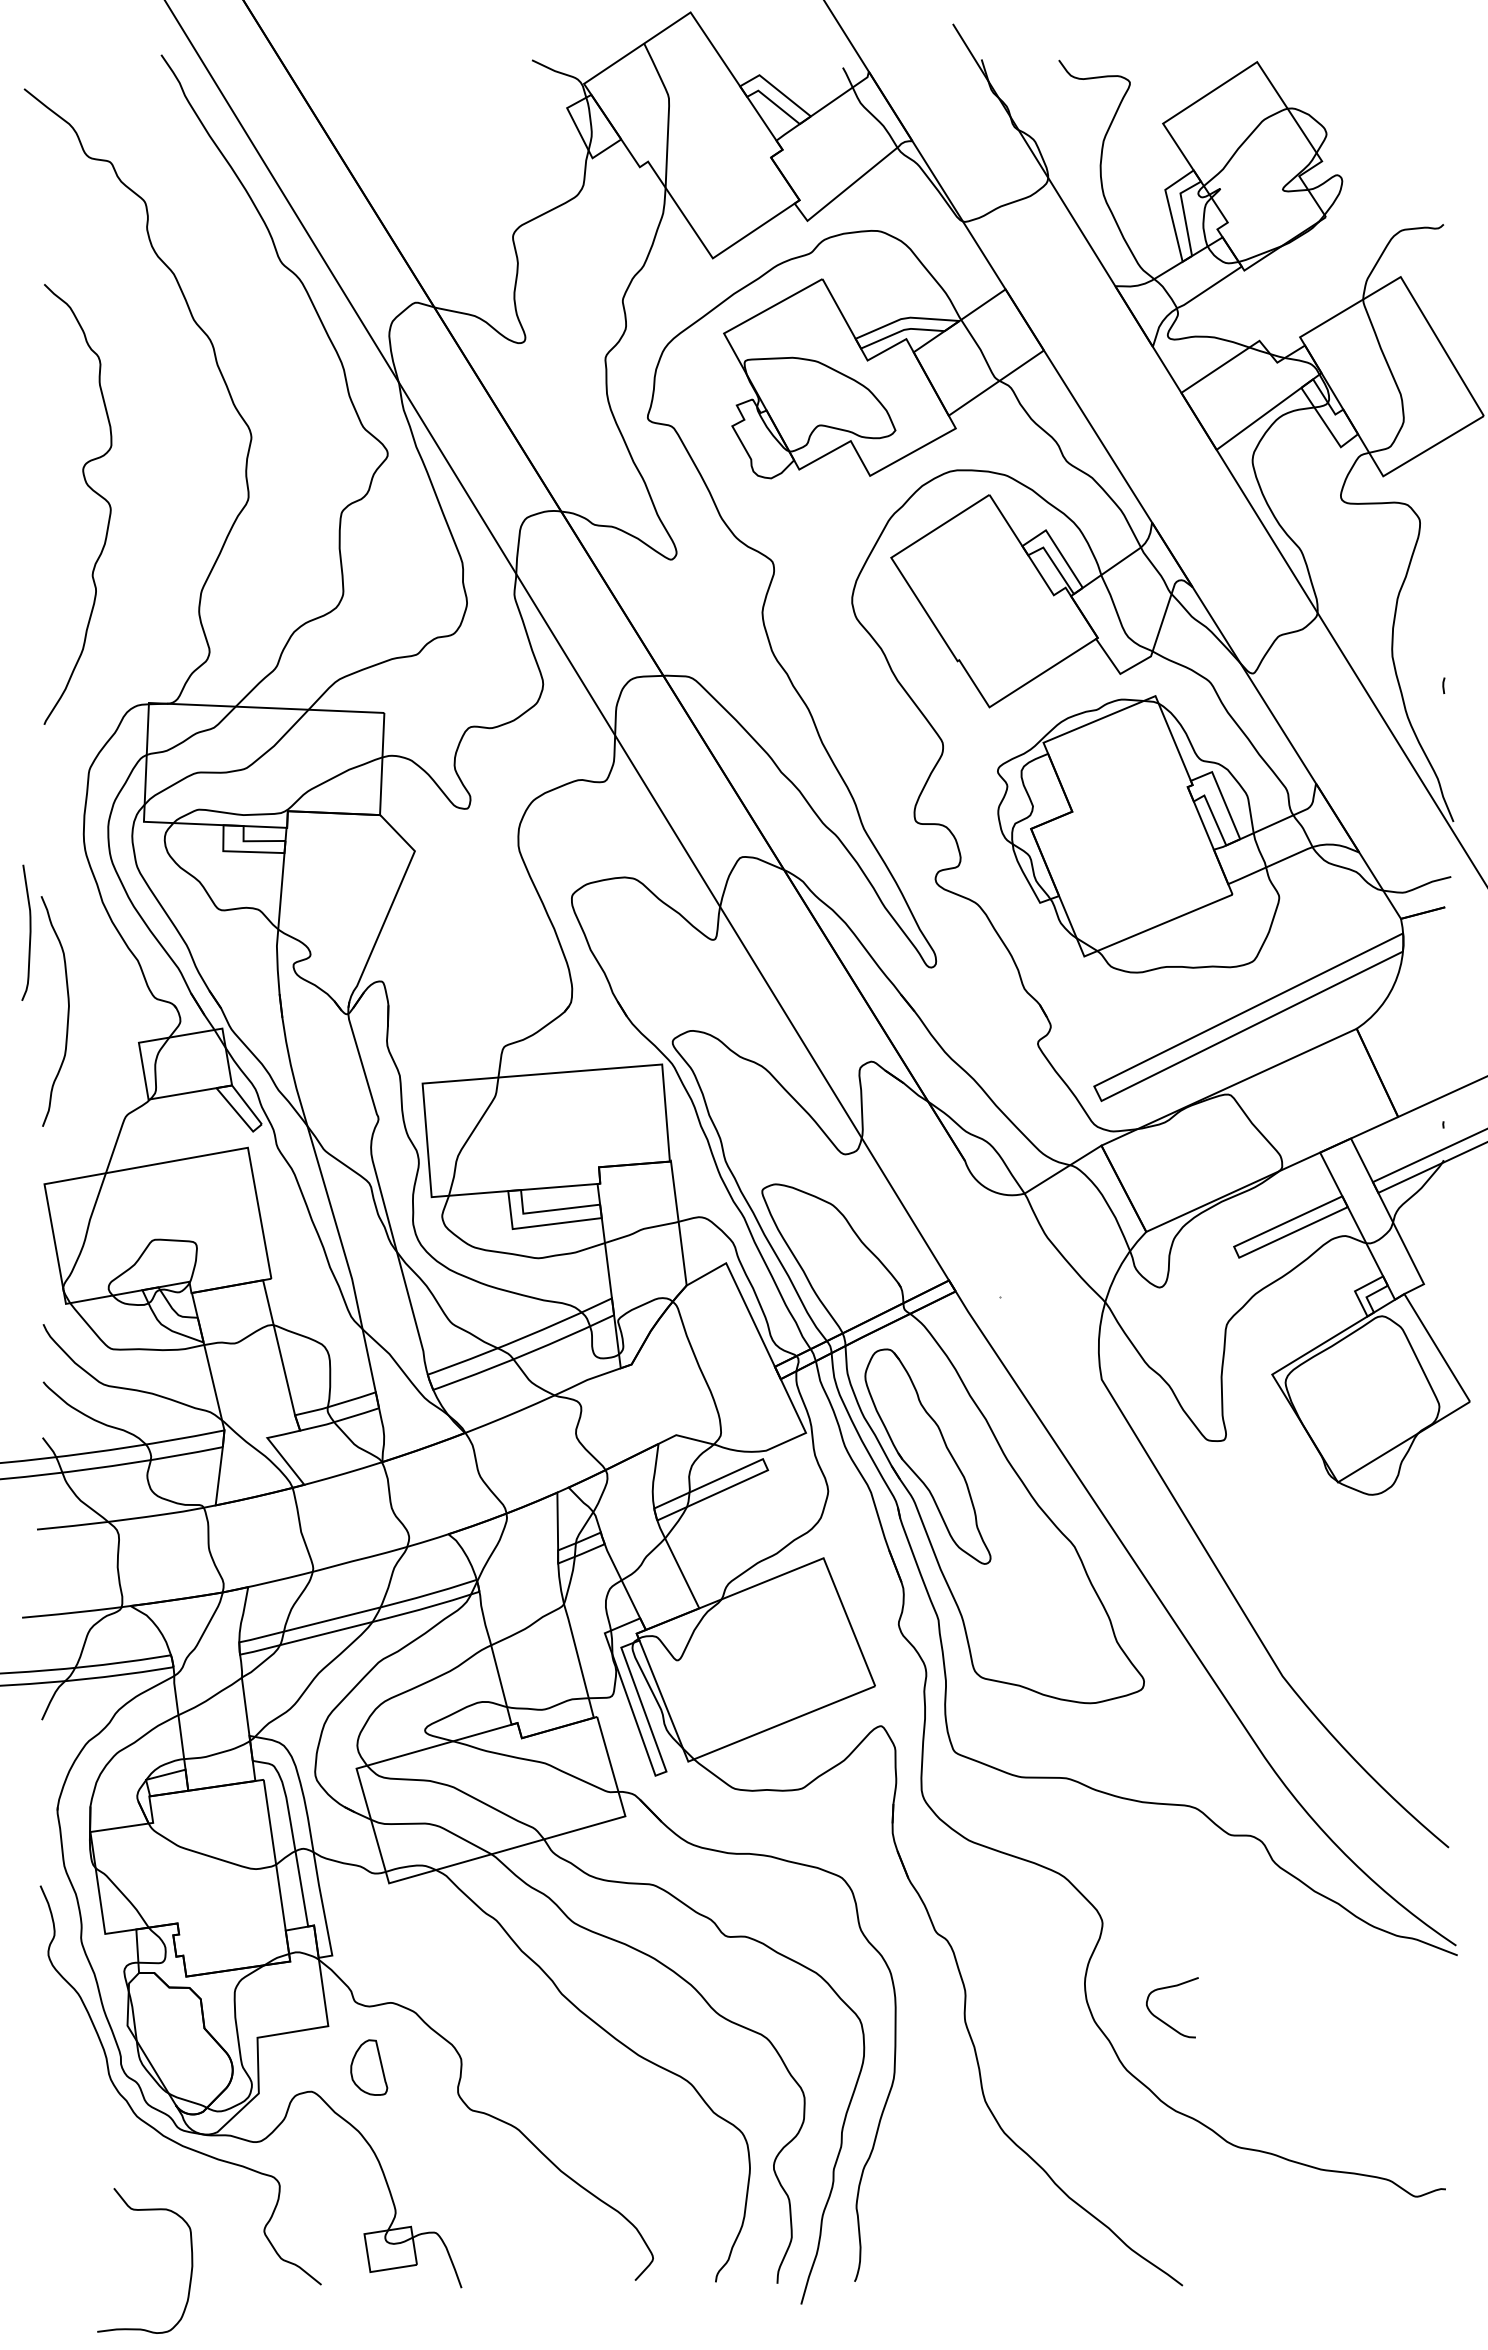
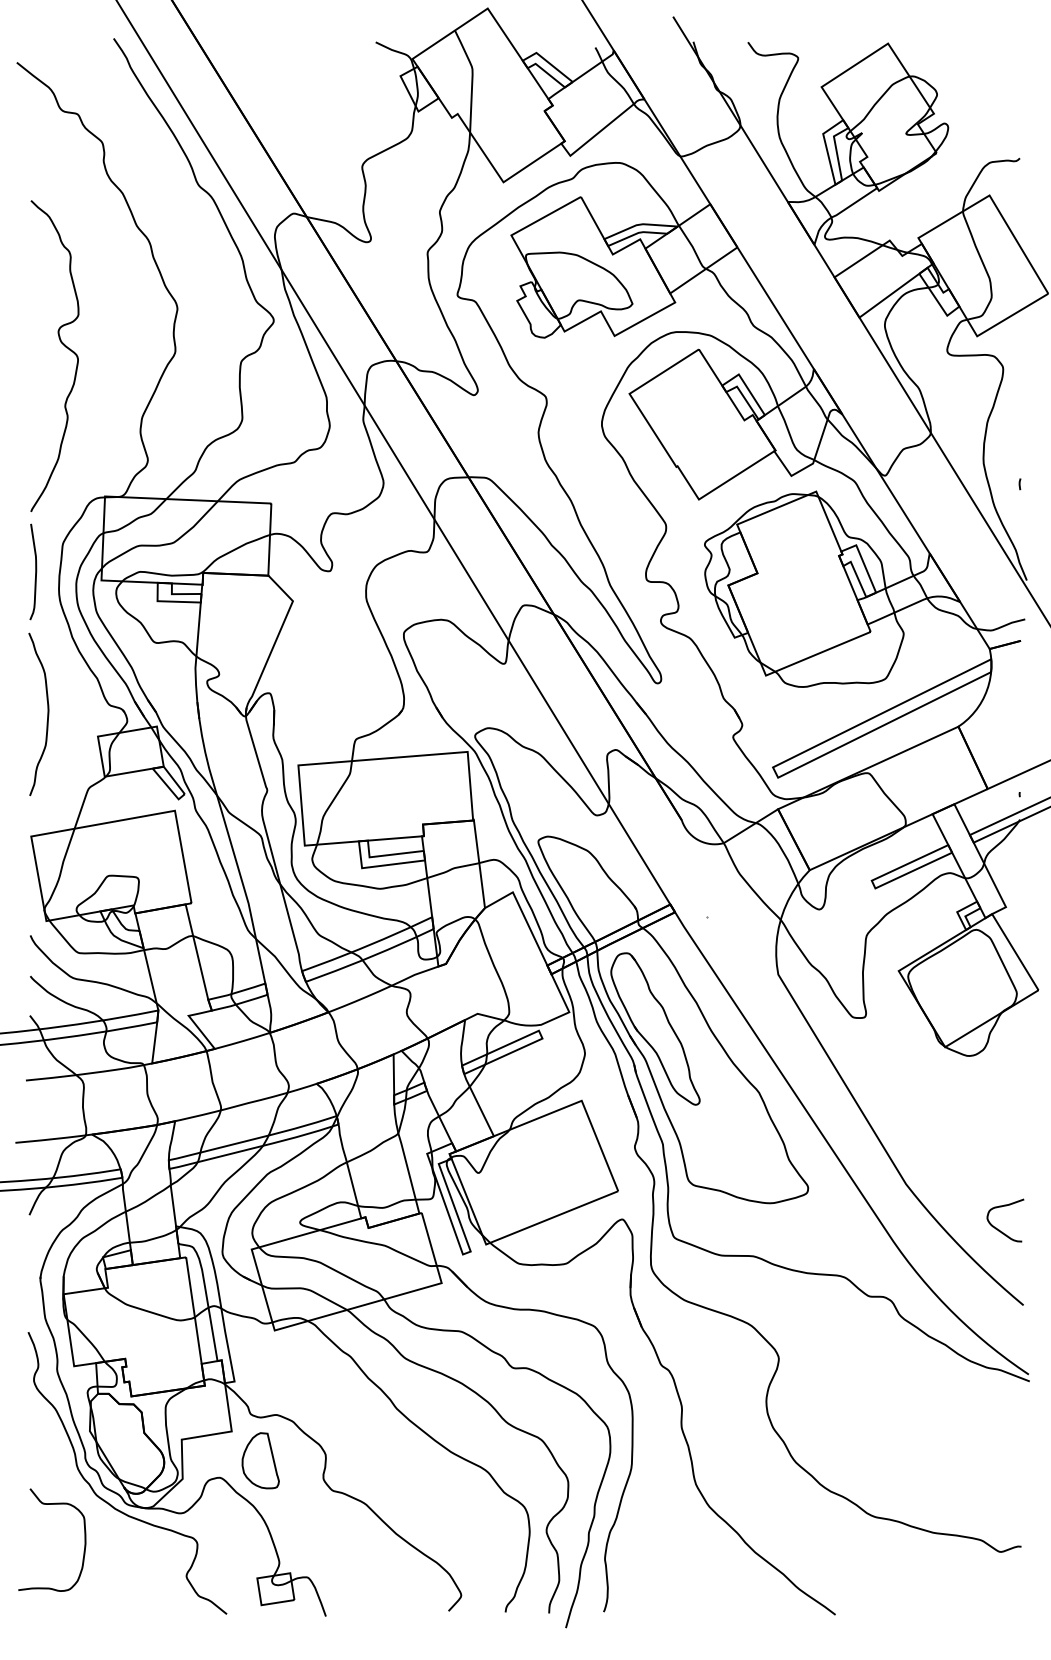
curve: (29, 932) -> (35, 571), moved
curve: (1164, 2021) -> (999, 1230), moved
part: (368, 2067) -> (260, 1460), size x1.43
curve: (191, 2260) -> (84, 1539), moved

